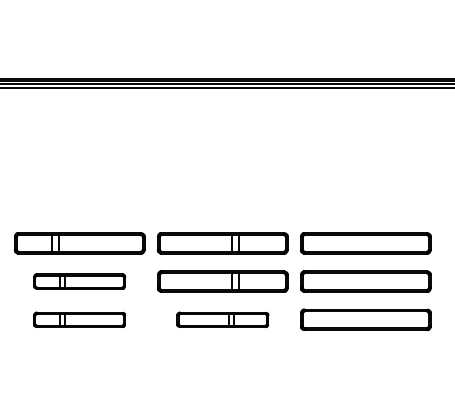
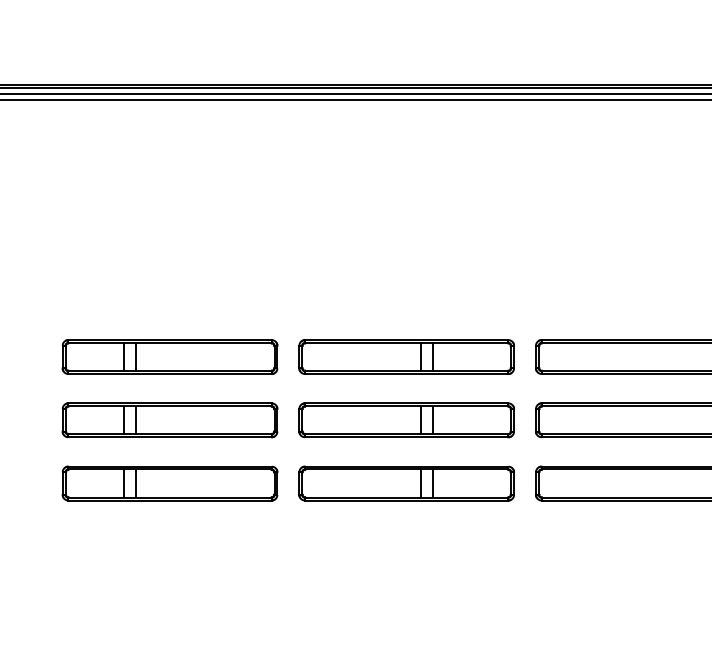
part: (79, 281) -> (169, 420), size x1.43
part: (79, 319) -> (169, 482), size x1.43
part: (222, 319) -> (406, 482), size x1.43

